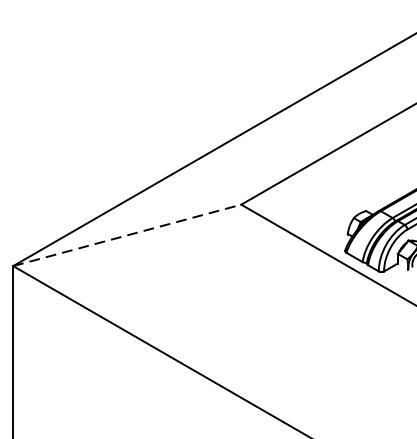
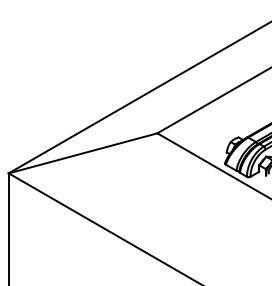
line: (127, 235) -> (83, 153), dashed -> solid

